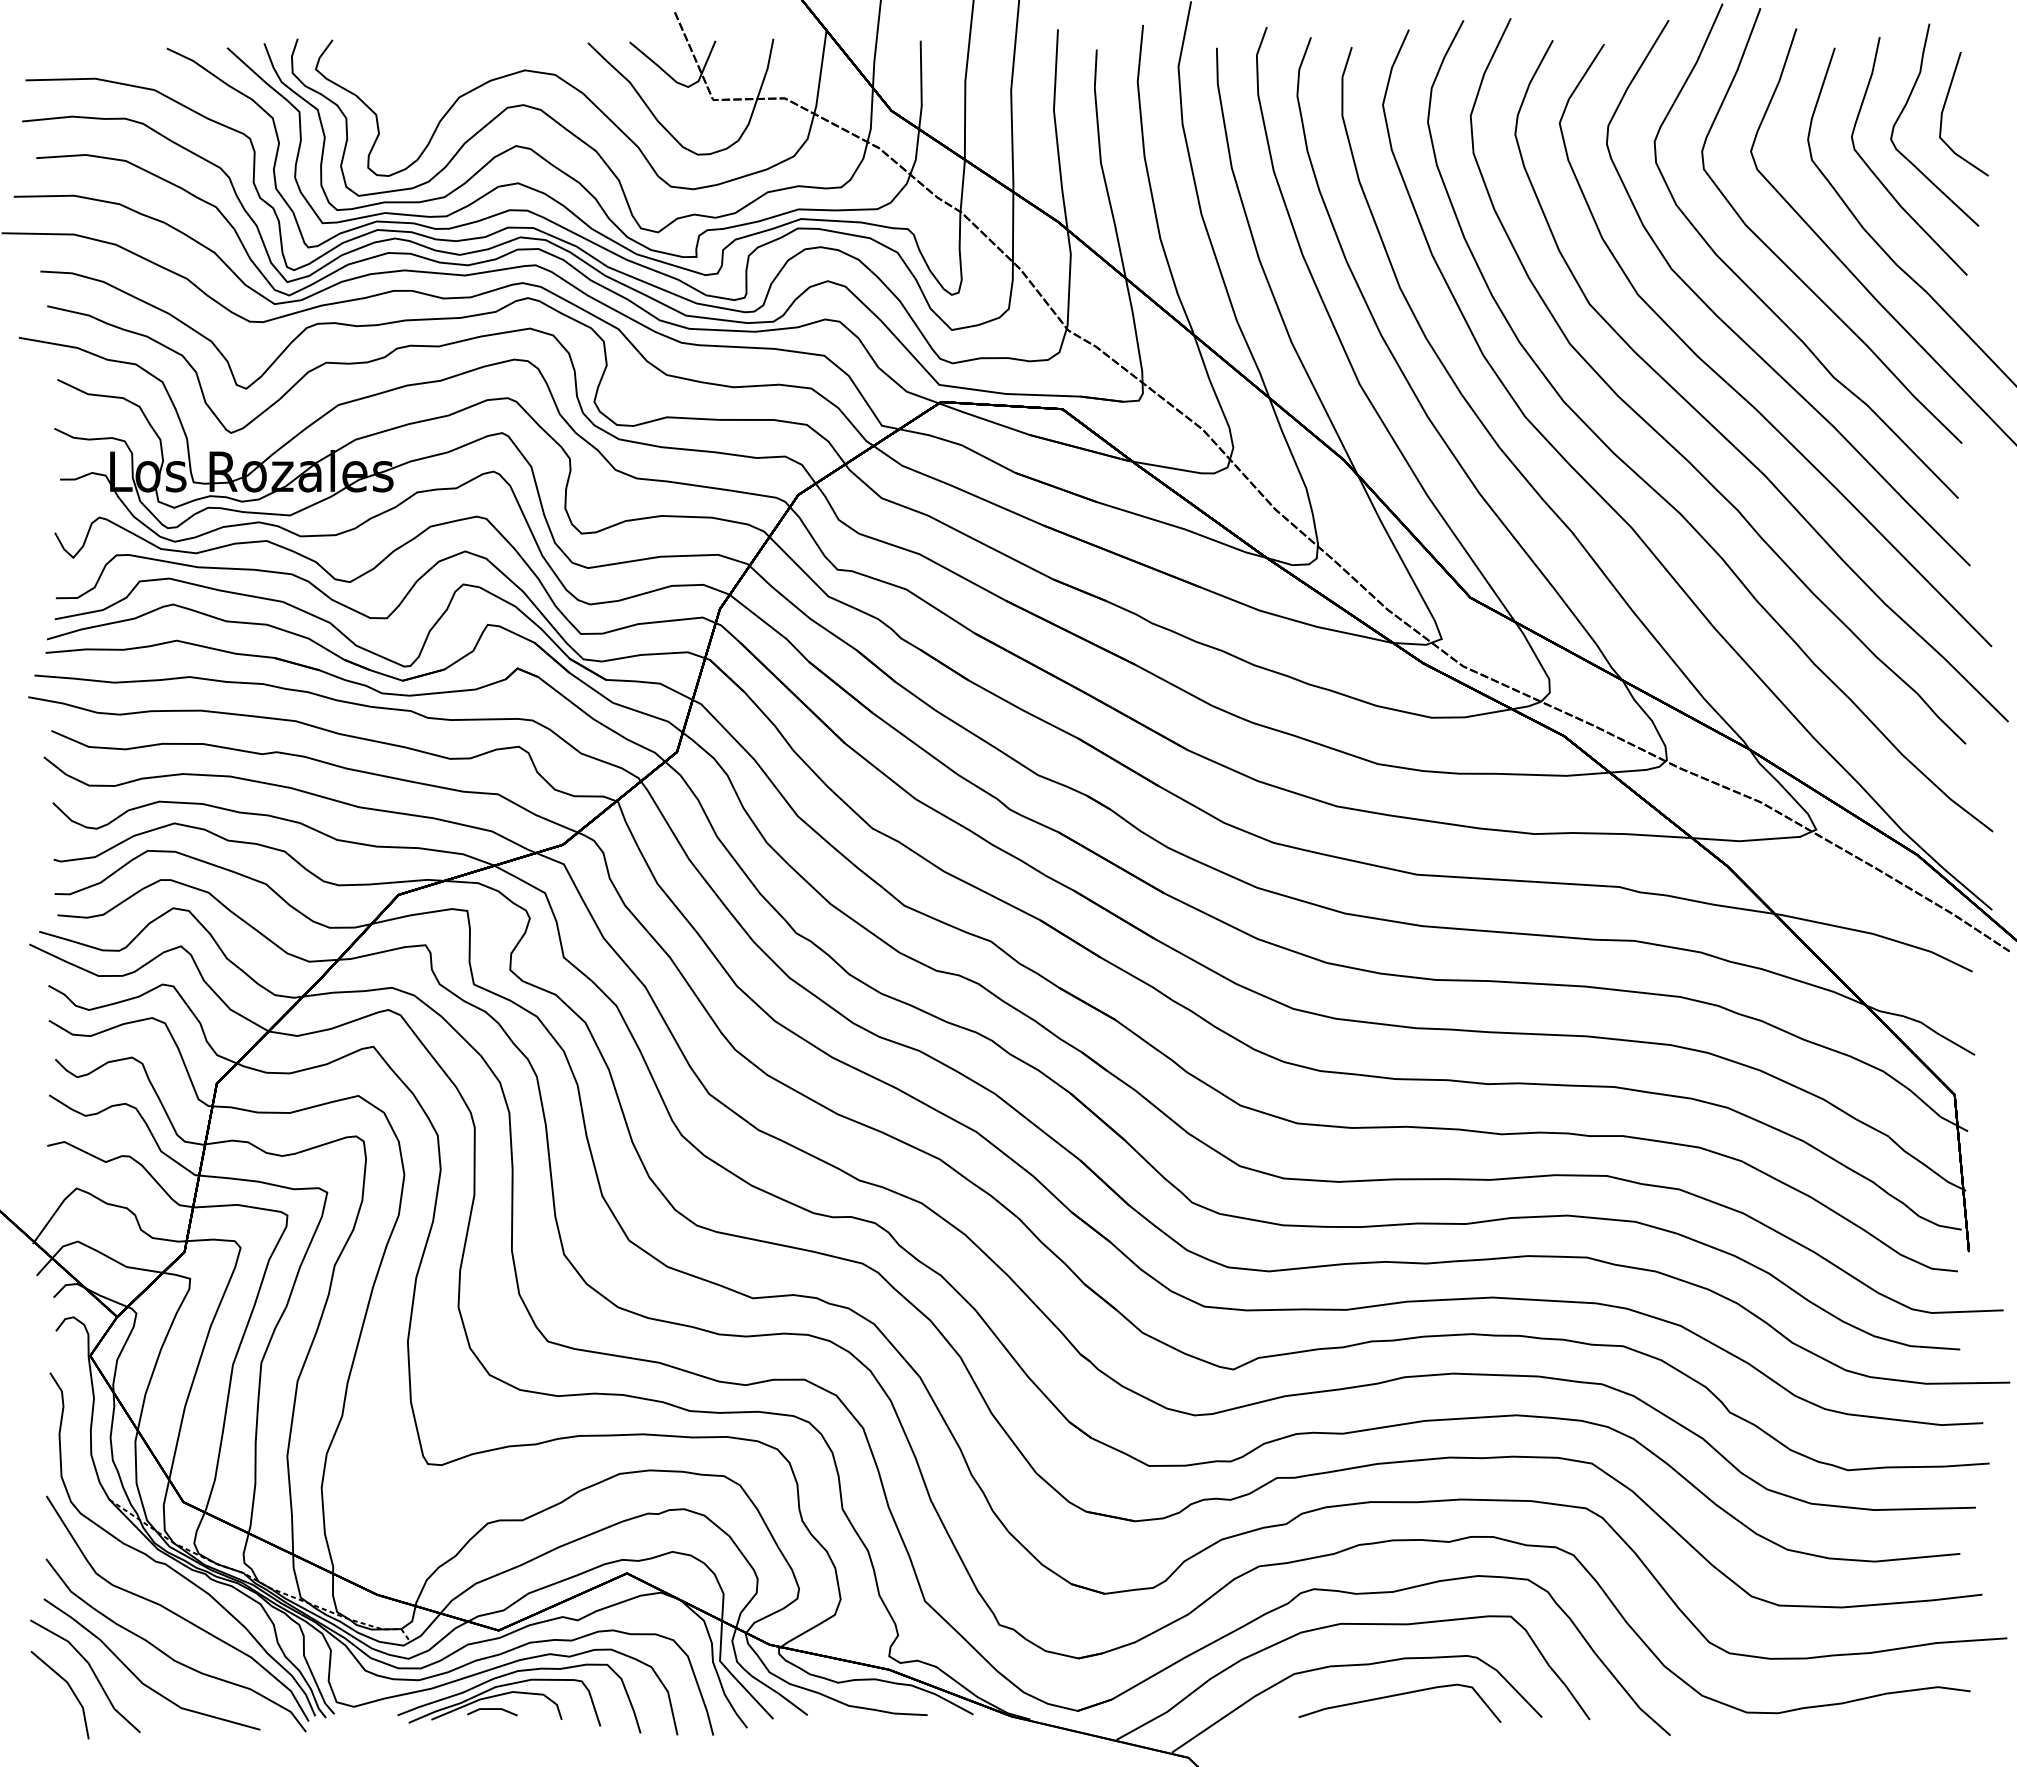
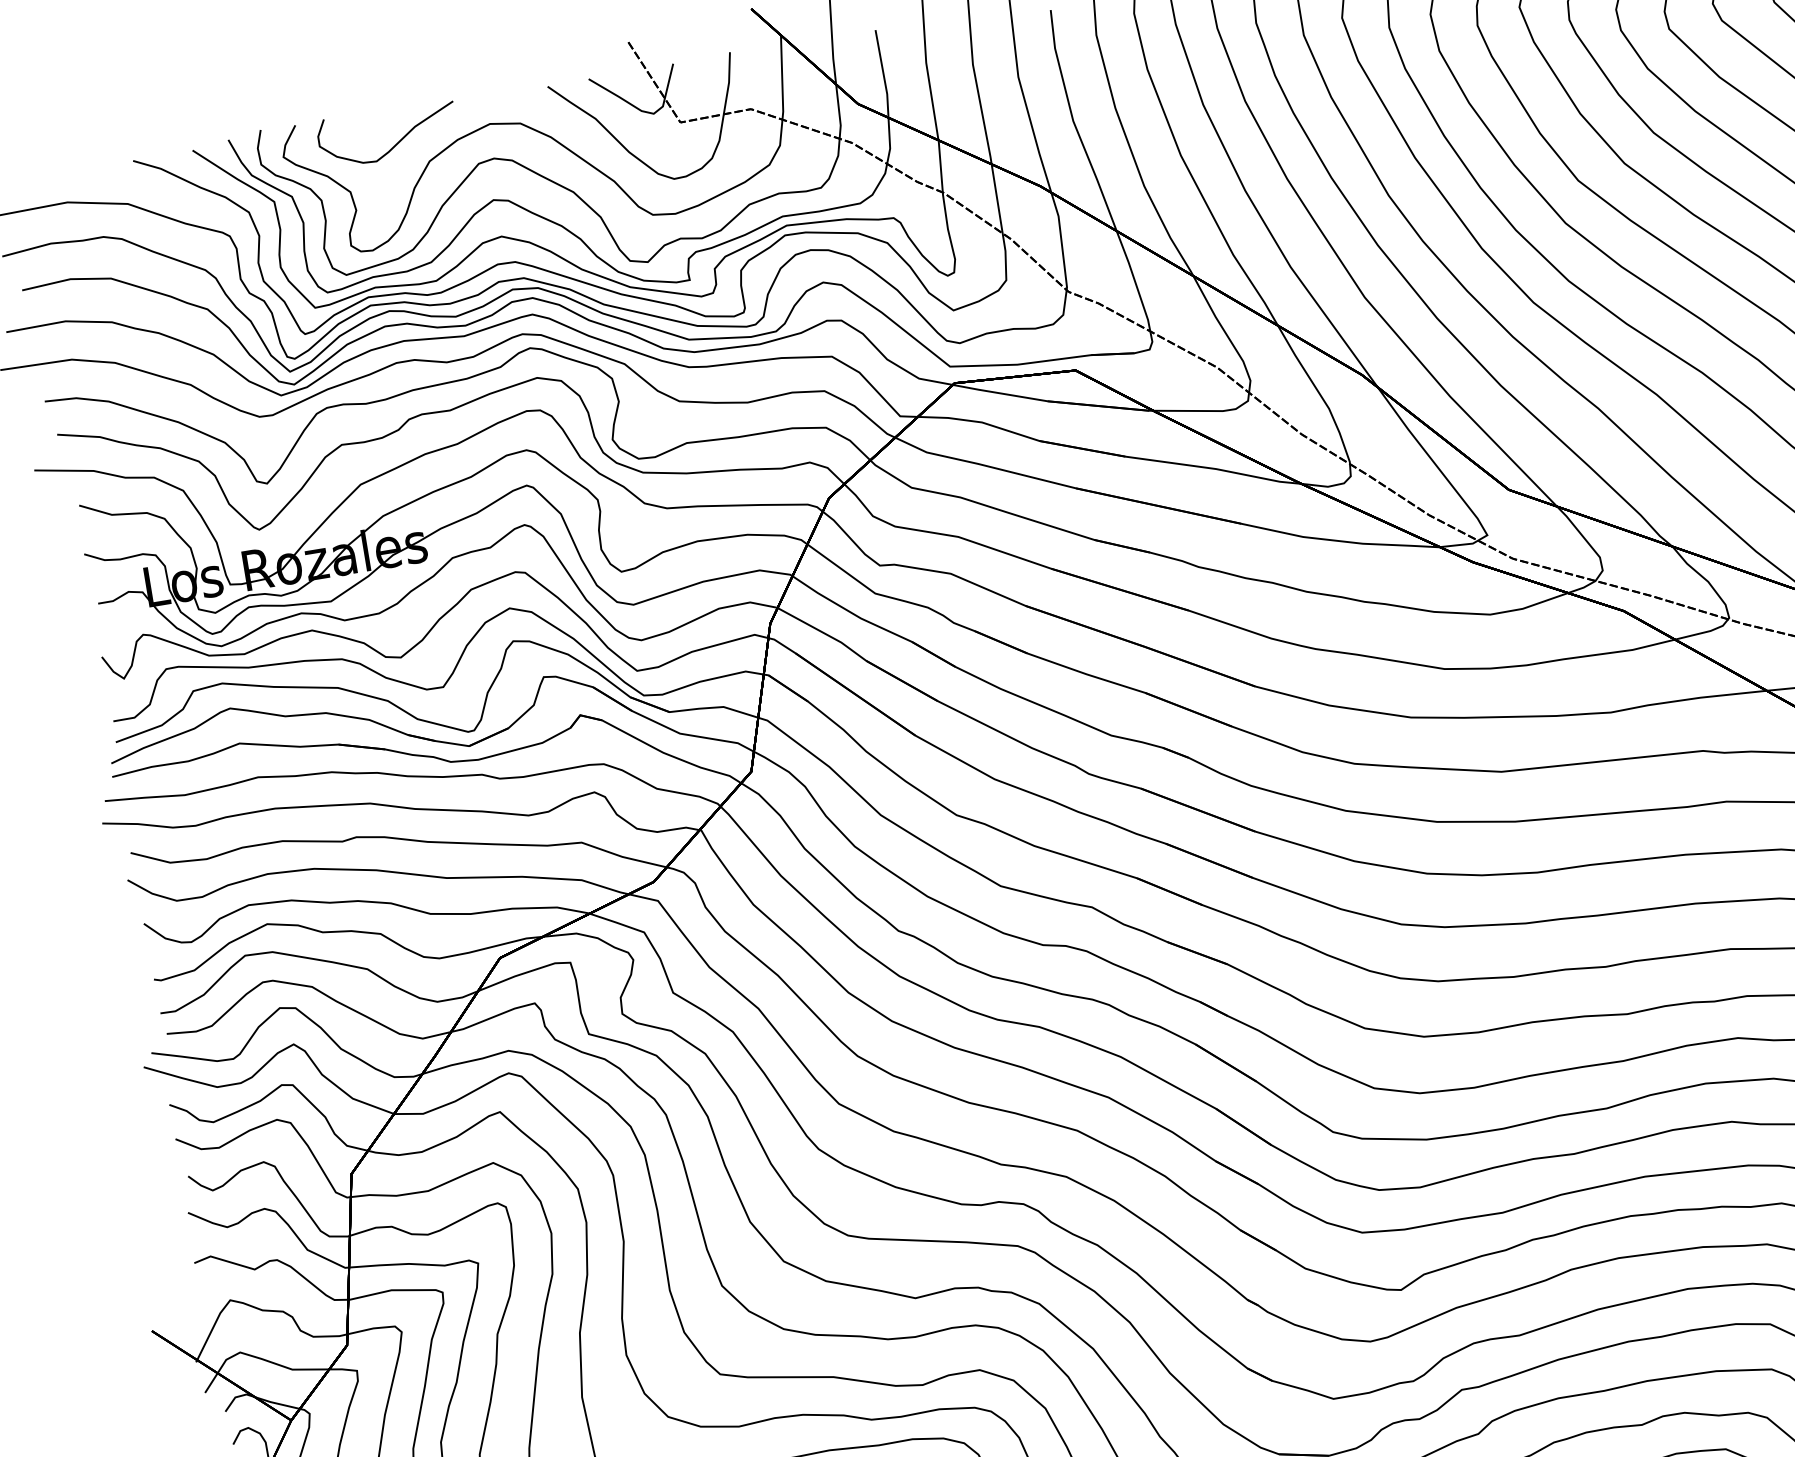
curve: (428, 74) -> (395, 143), added

